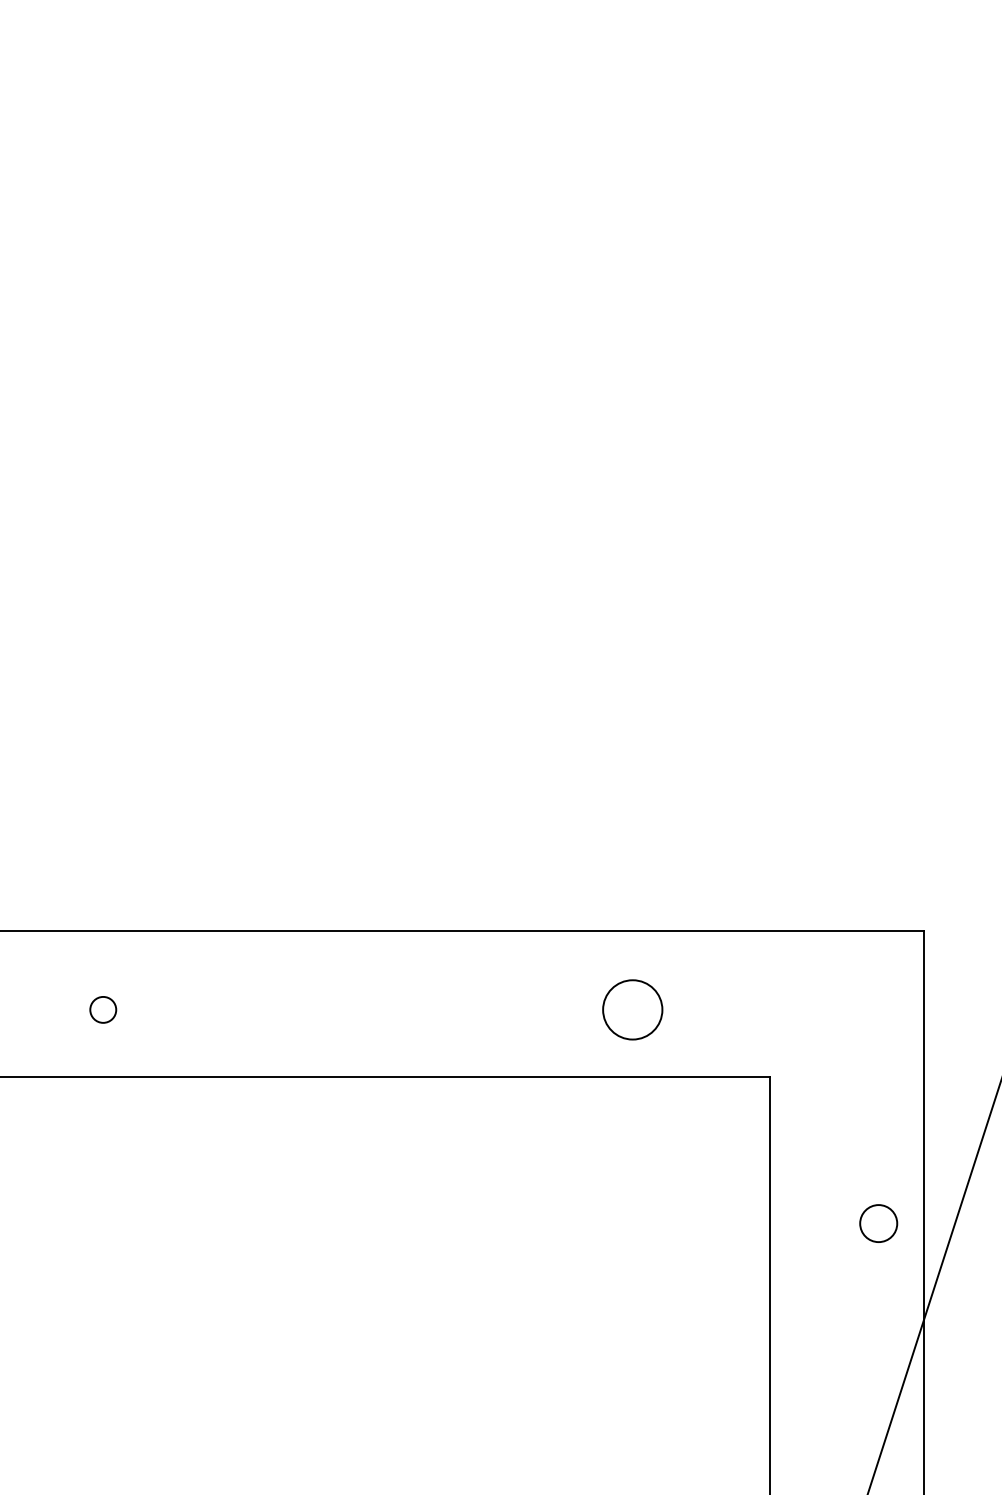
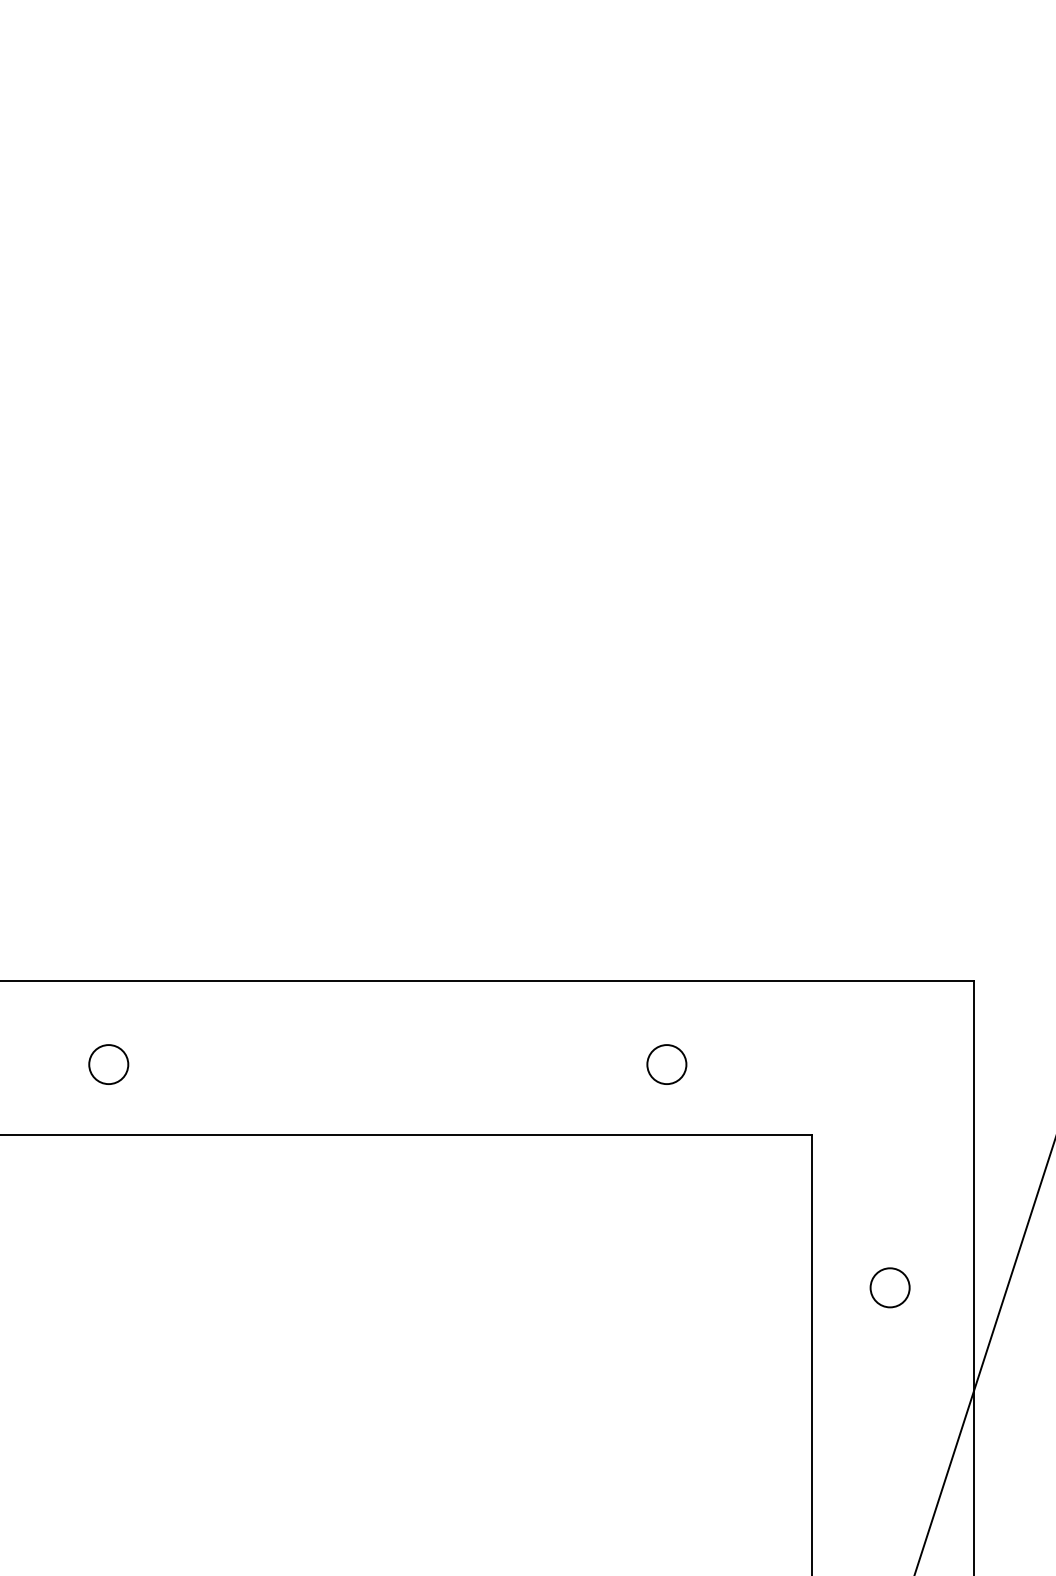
circle: (103, 1009) -> (108, 1064), size x1.43
circle: (632, 1009) -> (666, 1064), size x0.62
circle: (878, 1223) -> (889, 1287), moved

